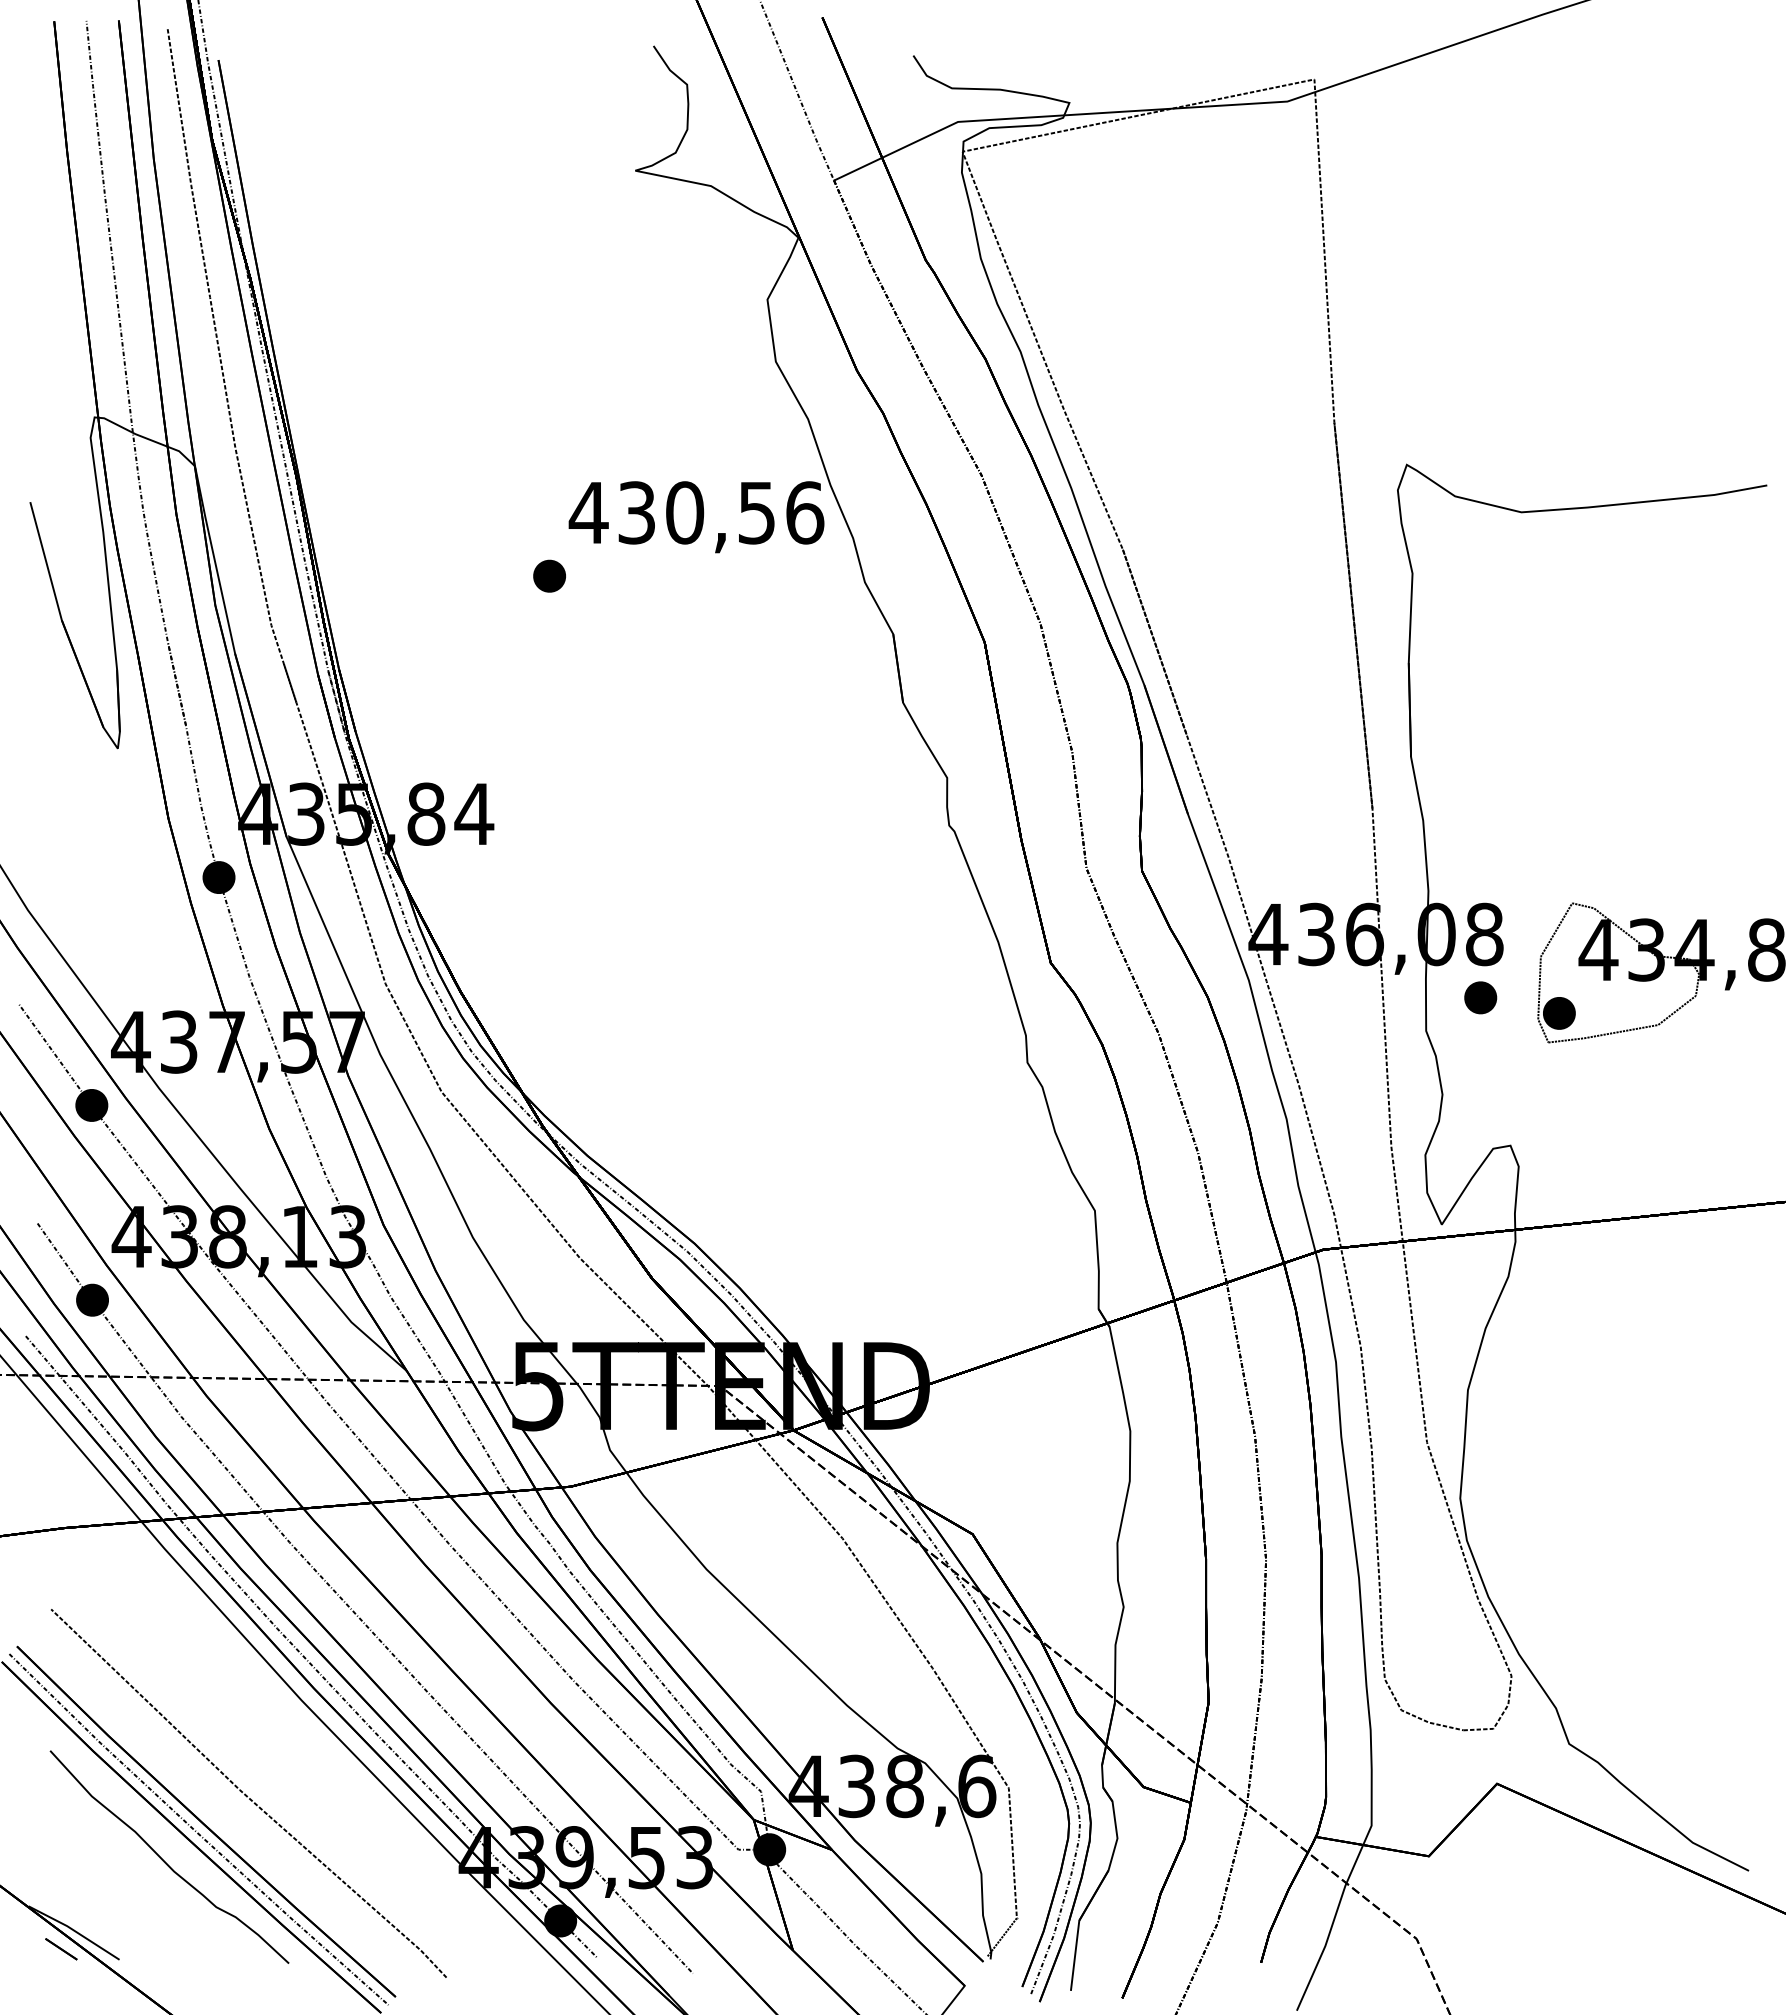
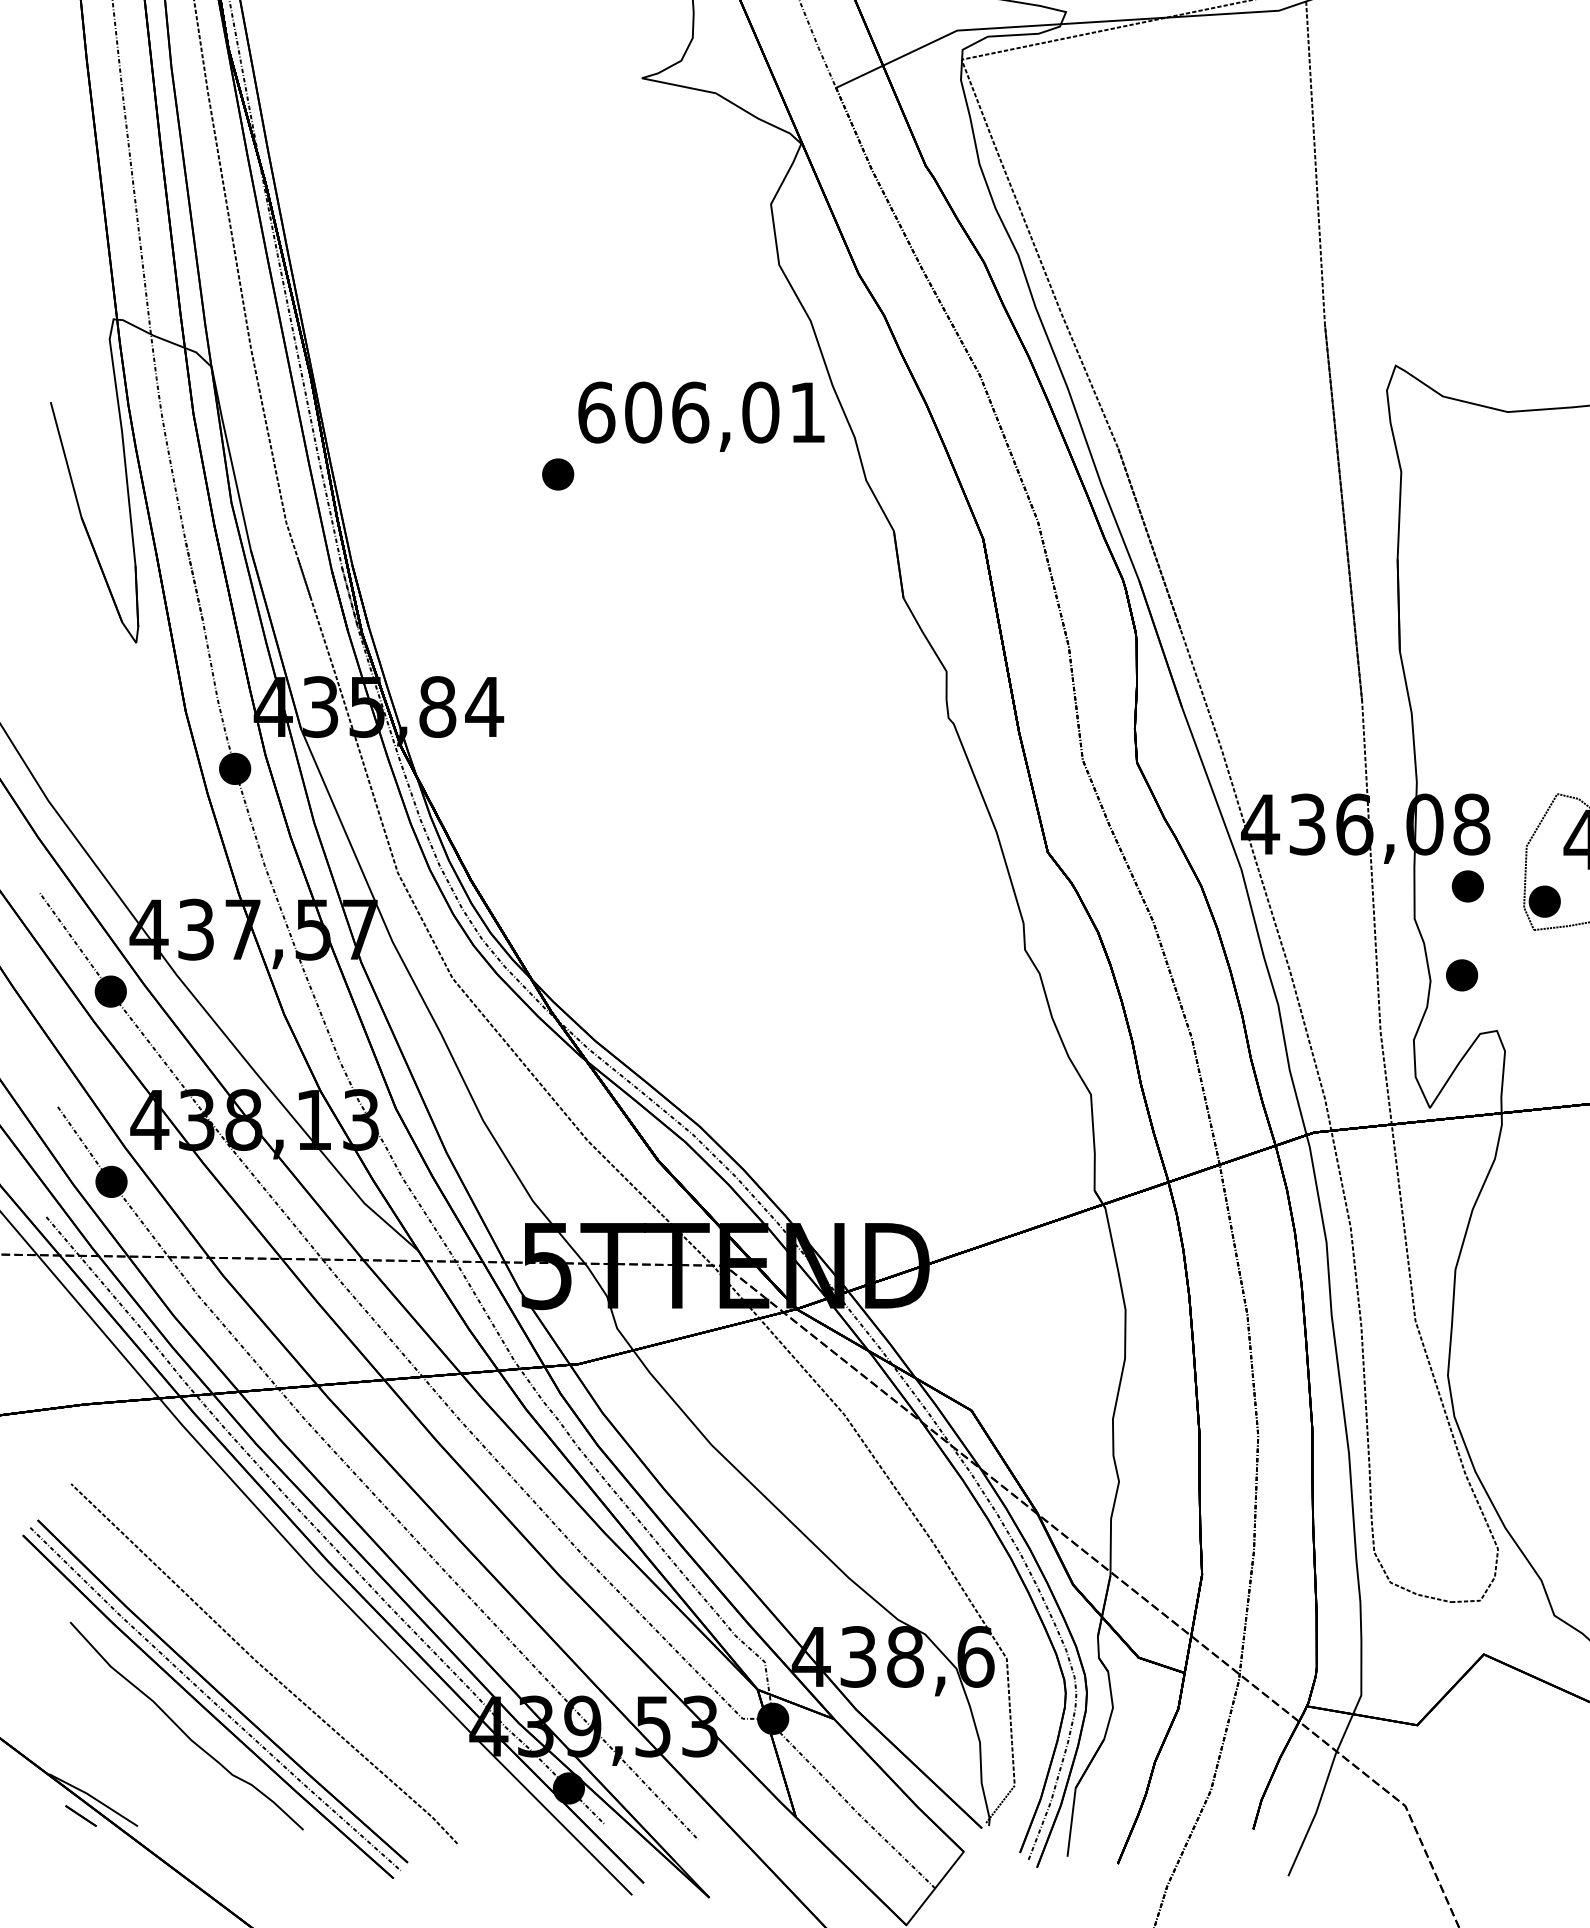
text: (696, 512) -> (701, 412), 430,56 -> 606,01
part: (1474, 1088) -> (1461, 975), added

